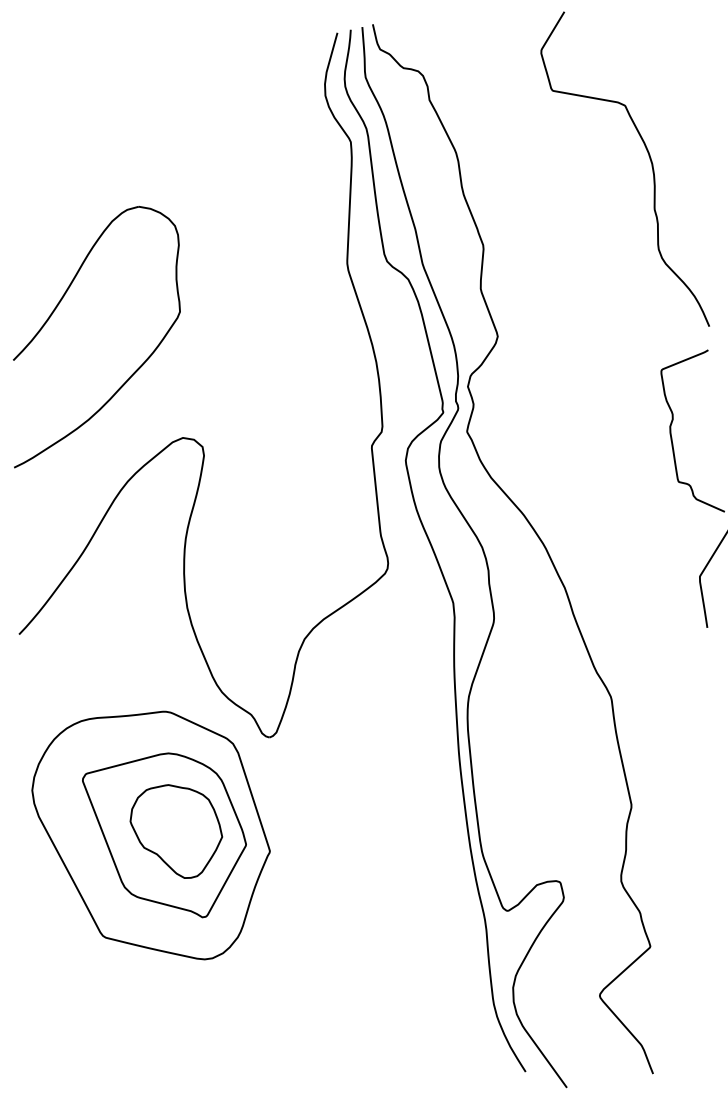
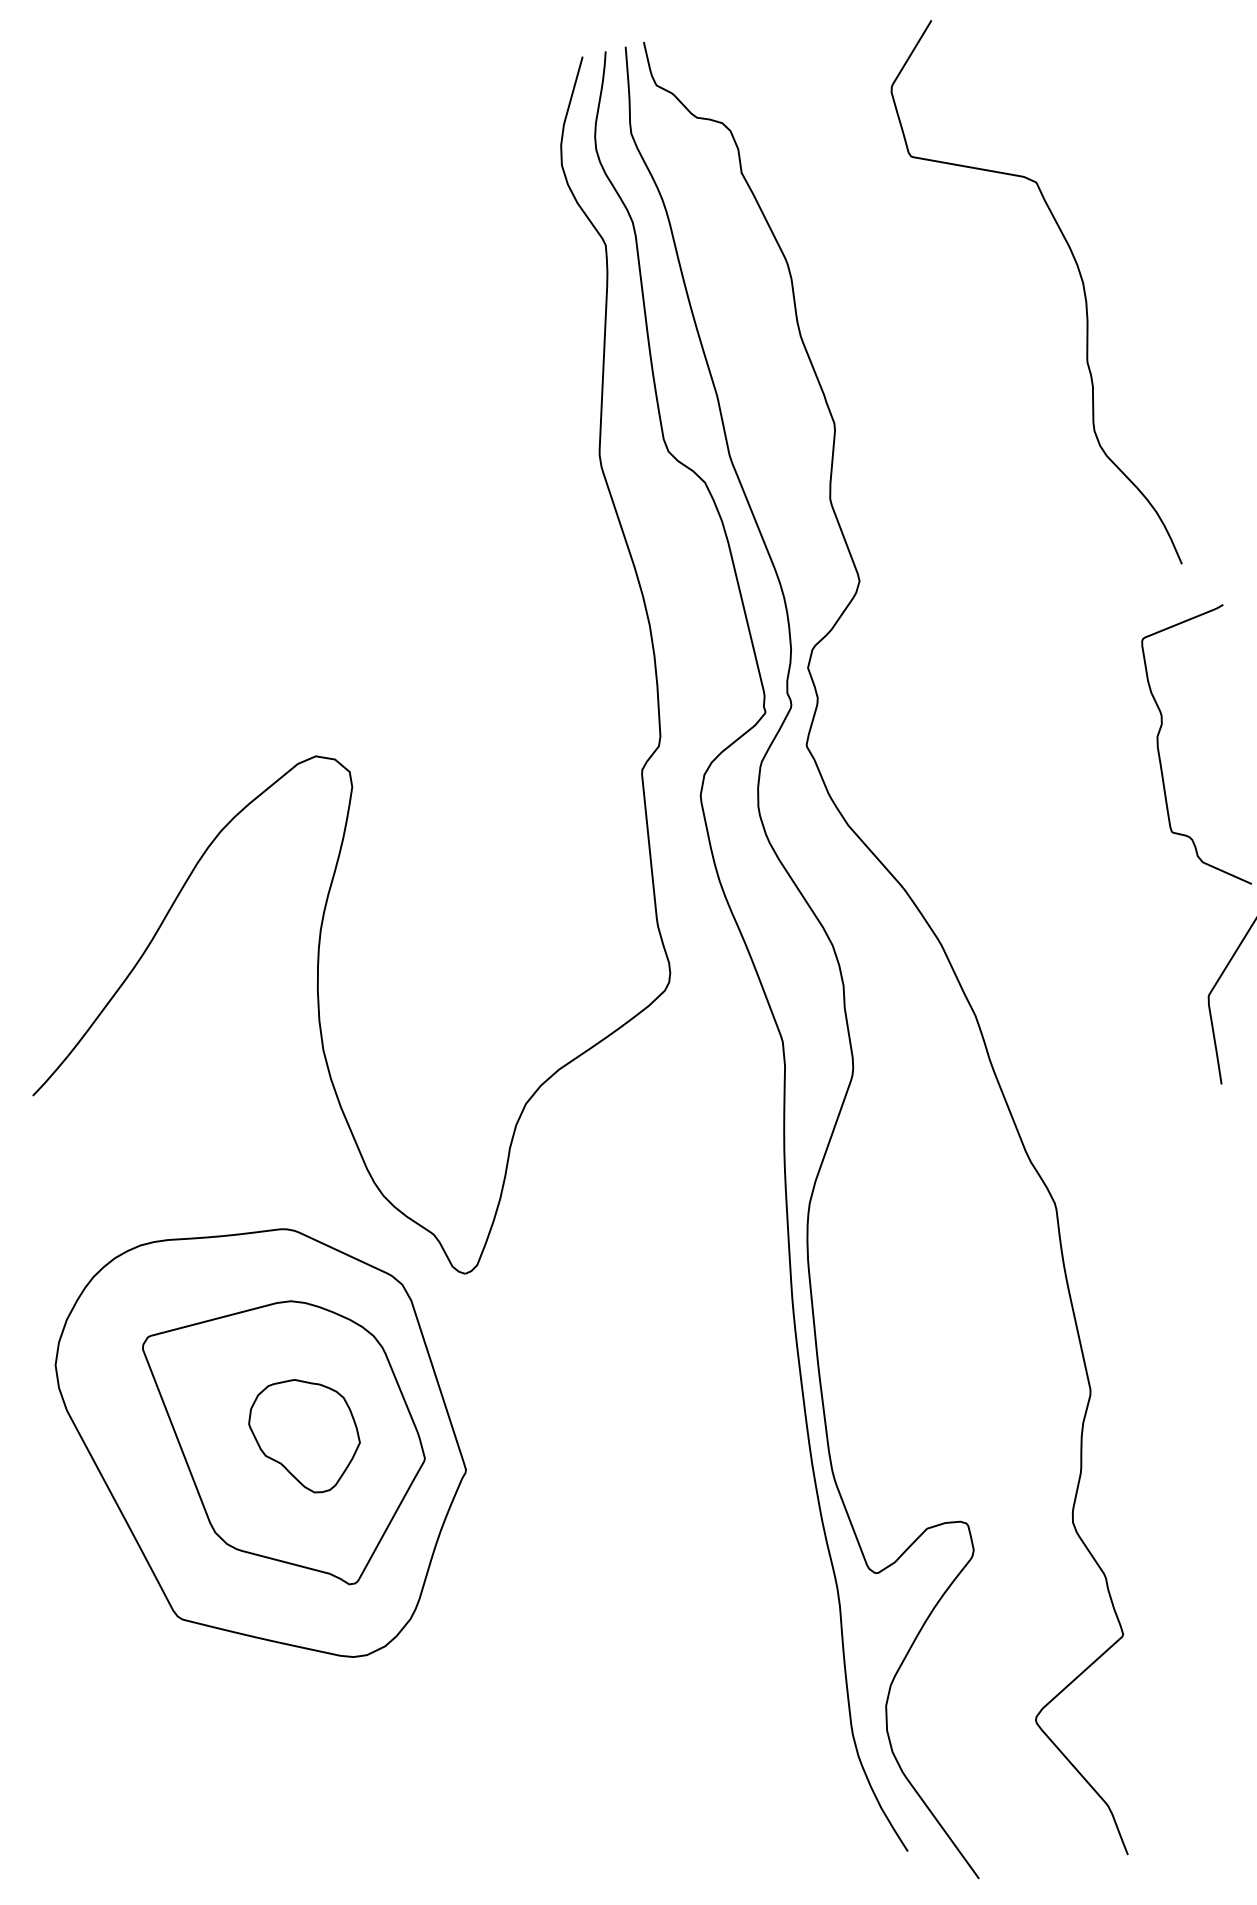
curve: (649, 159) -> (1078, 275), moved
part: (55, 310) -> (95, 536), removed
part: (176, 831) -> (304, 1436), size x0.7

